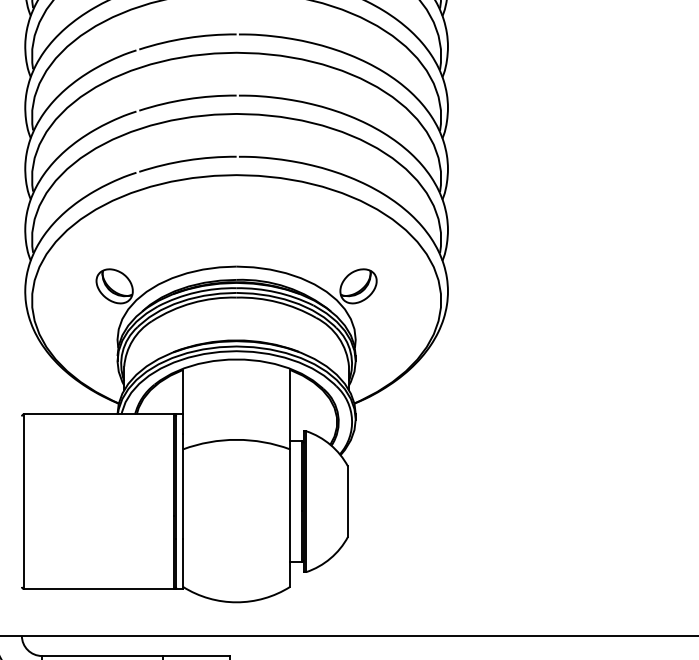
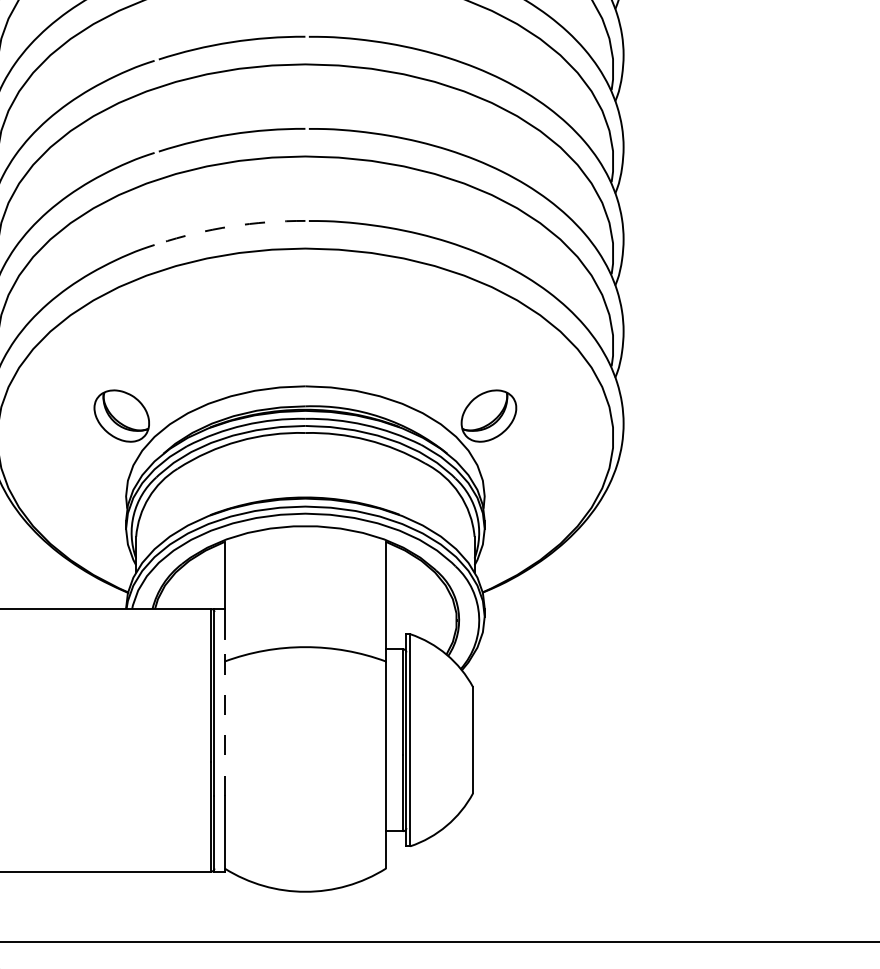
arc: (187, 160) -> (231, 226), solid -> dashed
line: (182, 485) -> (223, 715), solid -> dashed

